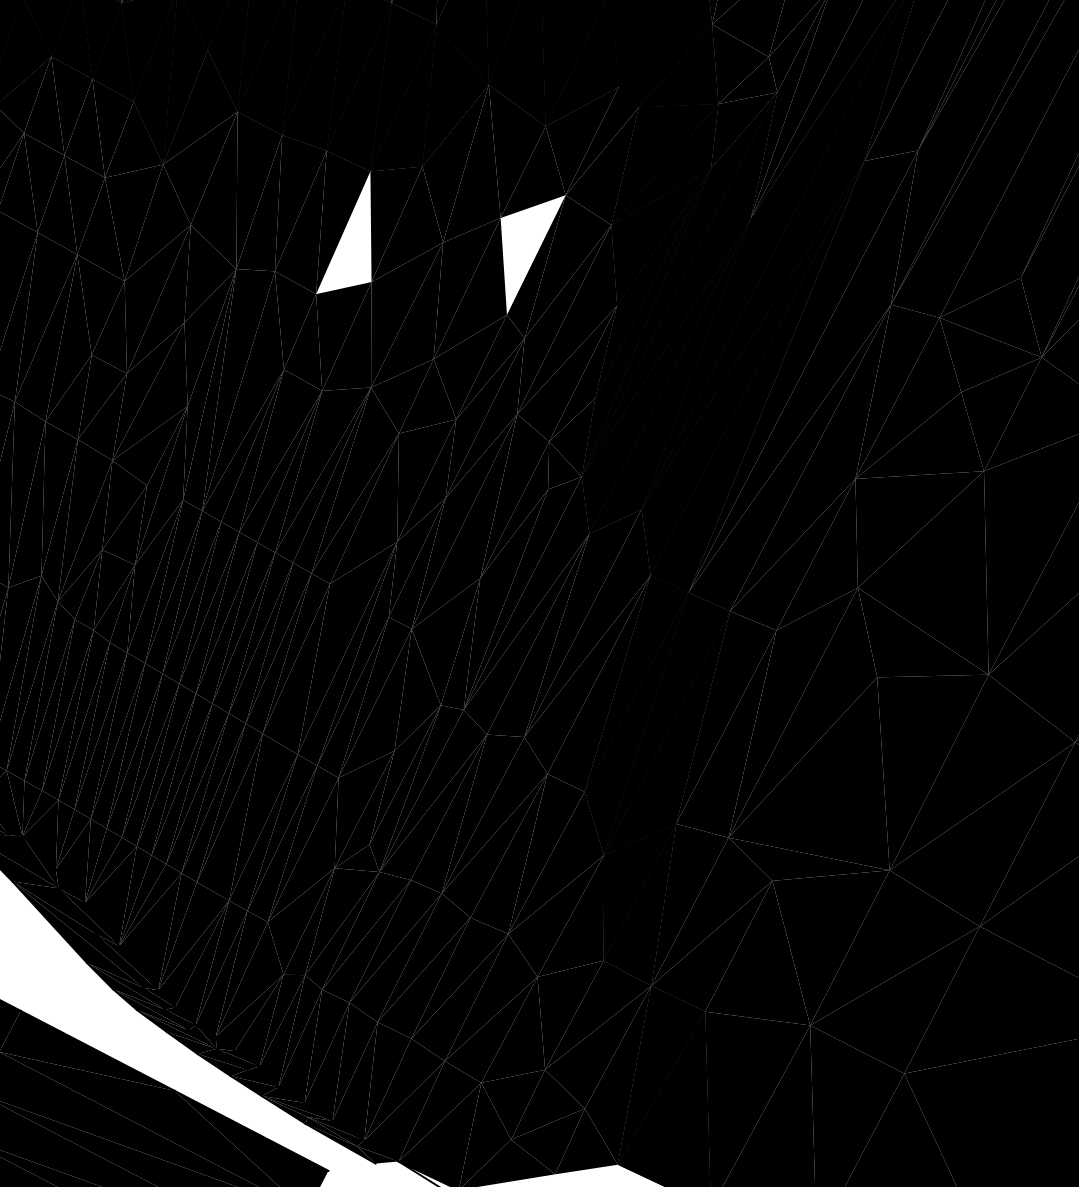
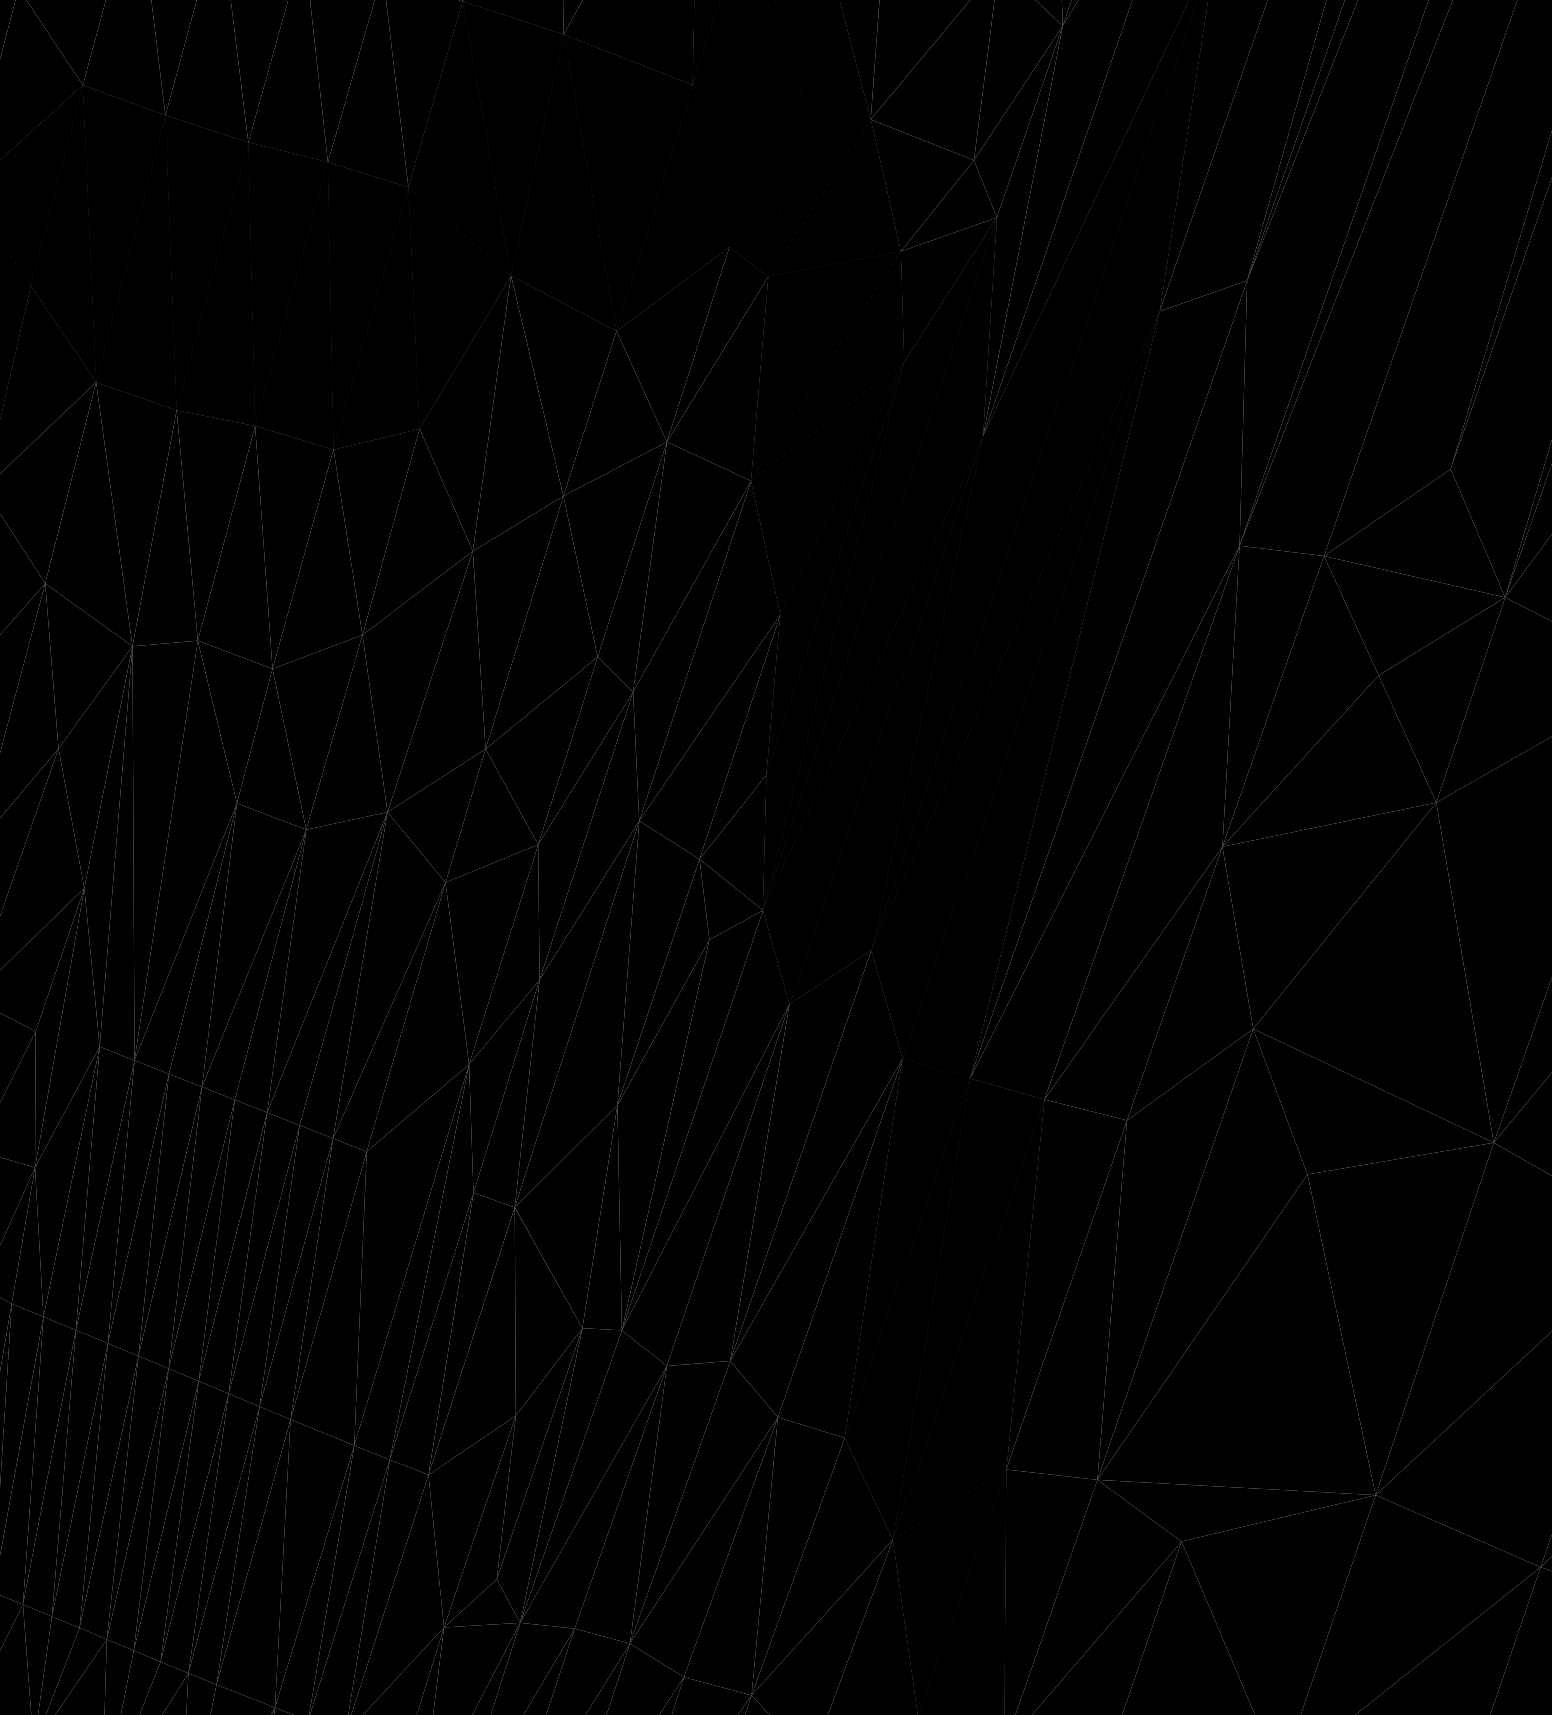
fill: (343, 232) -> (303, 558), added
fill: (532, 254) -> (625, 549), added

